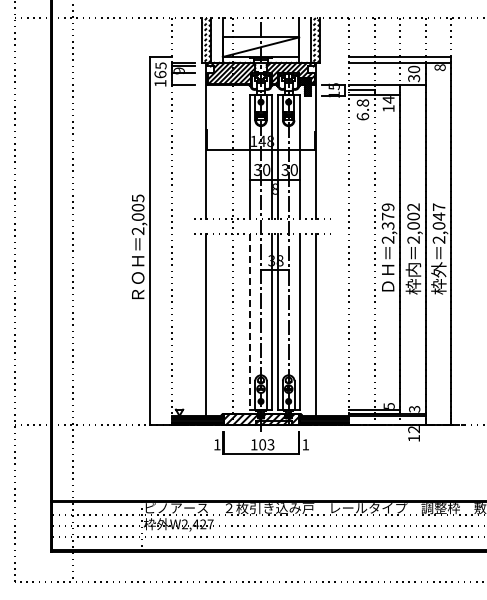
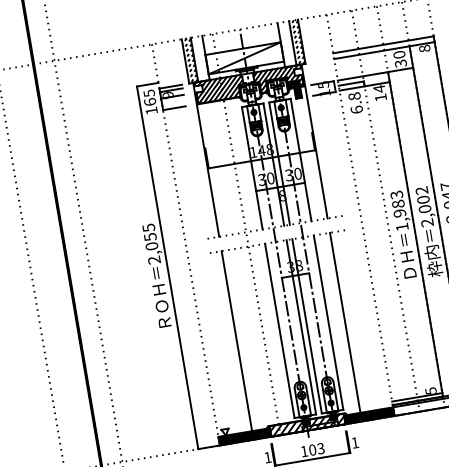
text: (137, 207) -> (149, 236), 2,005 -> 2,055
text: (387, 223) -> (398, 211), 2,379 -> 1,983
line: (250, 322) -> (280, 331), dashed -> solid

